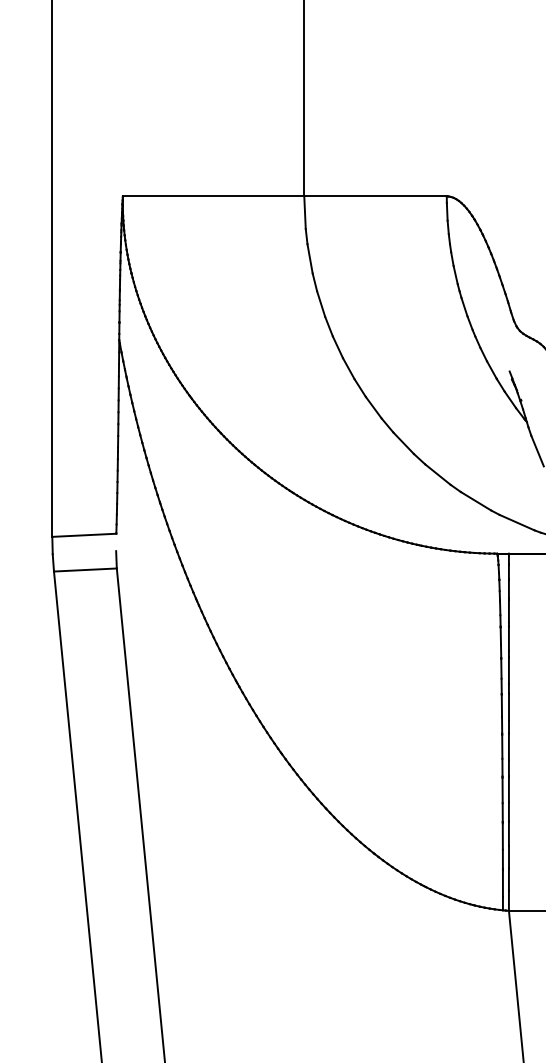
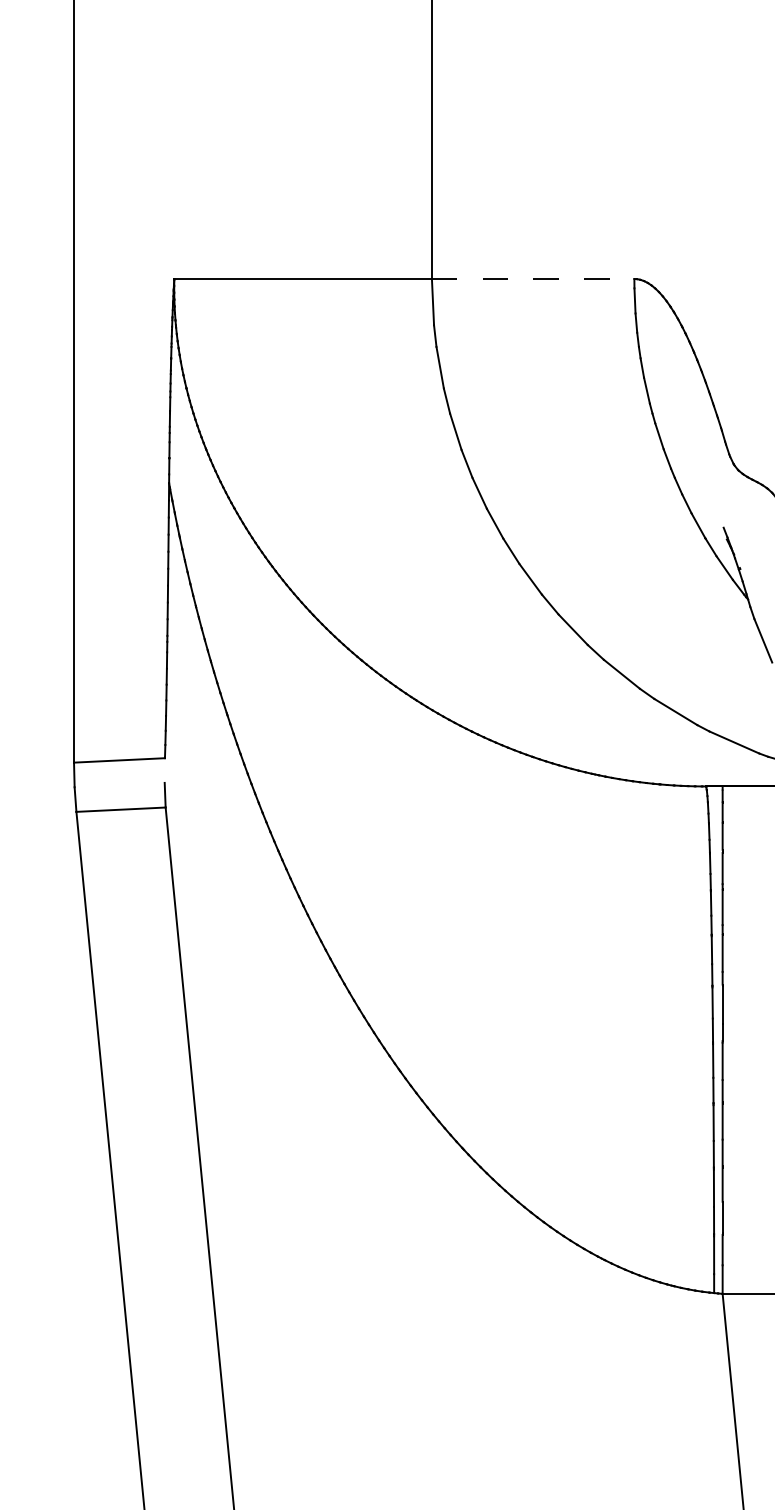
line: (375, 196) -> (533, 279), solid -> dashed

